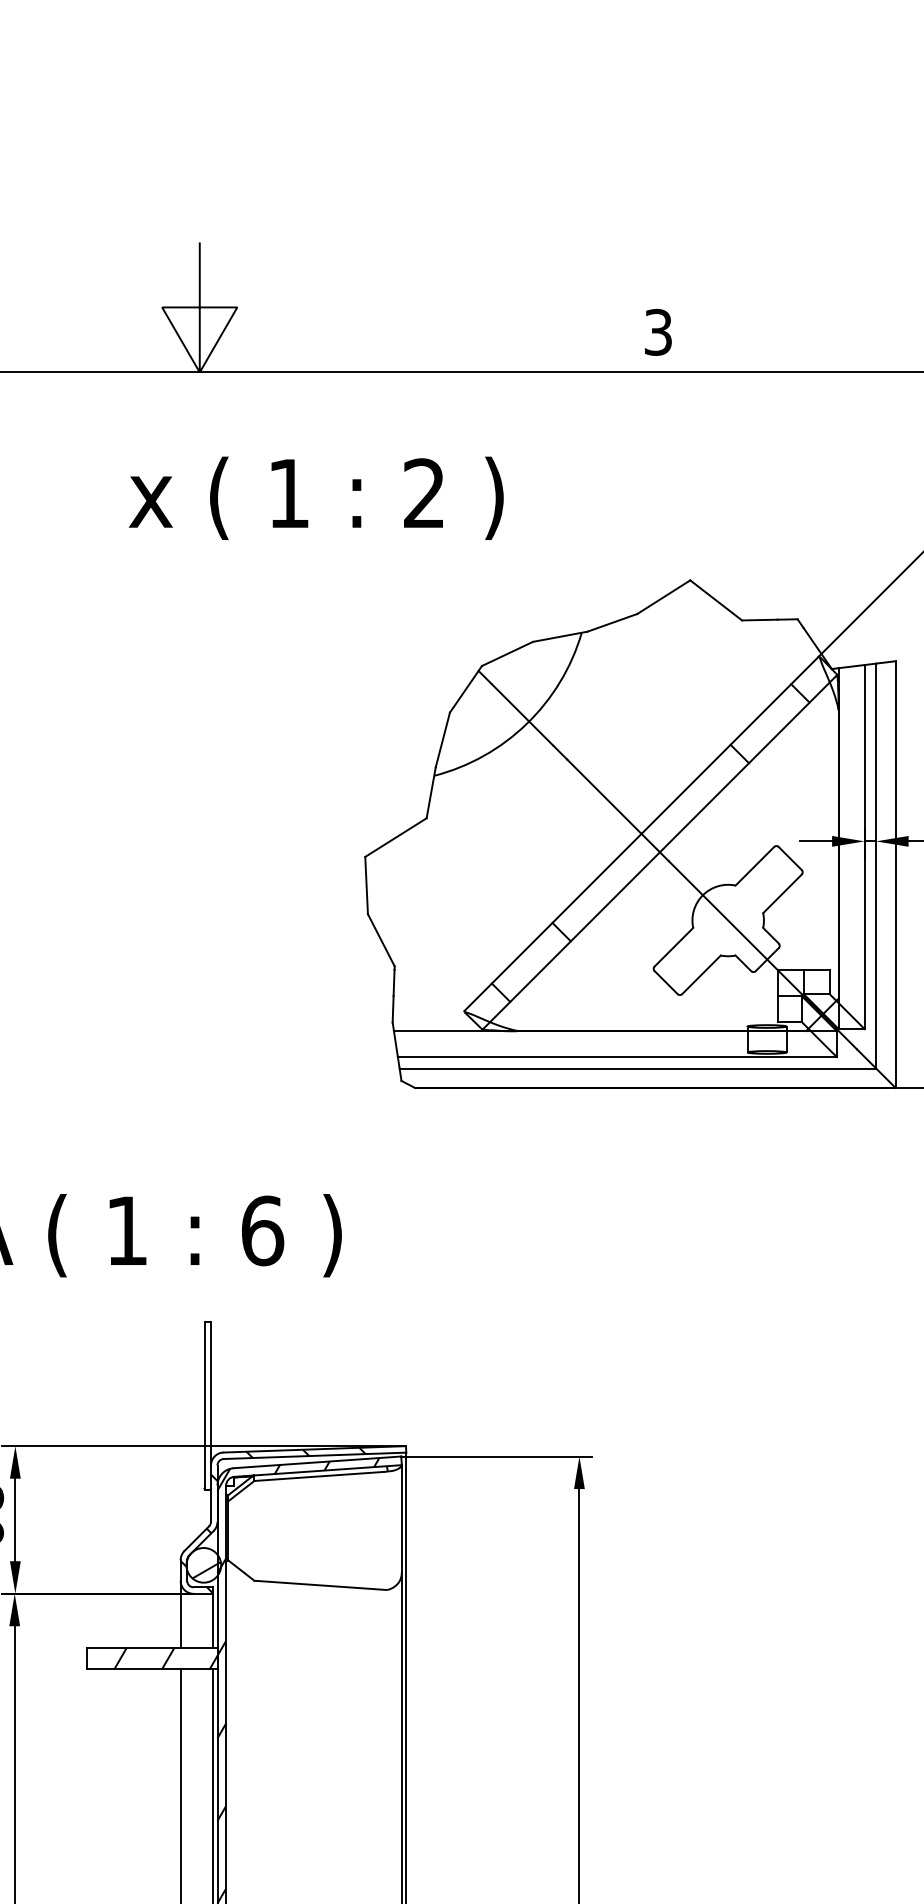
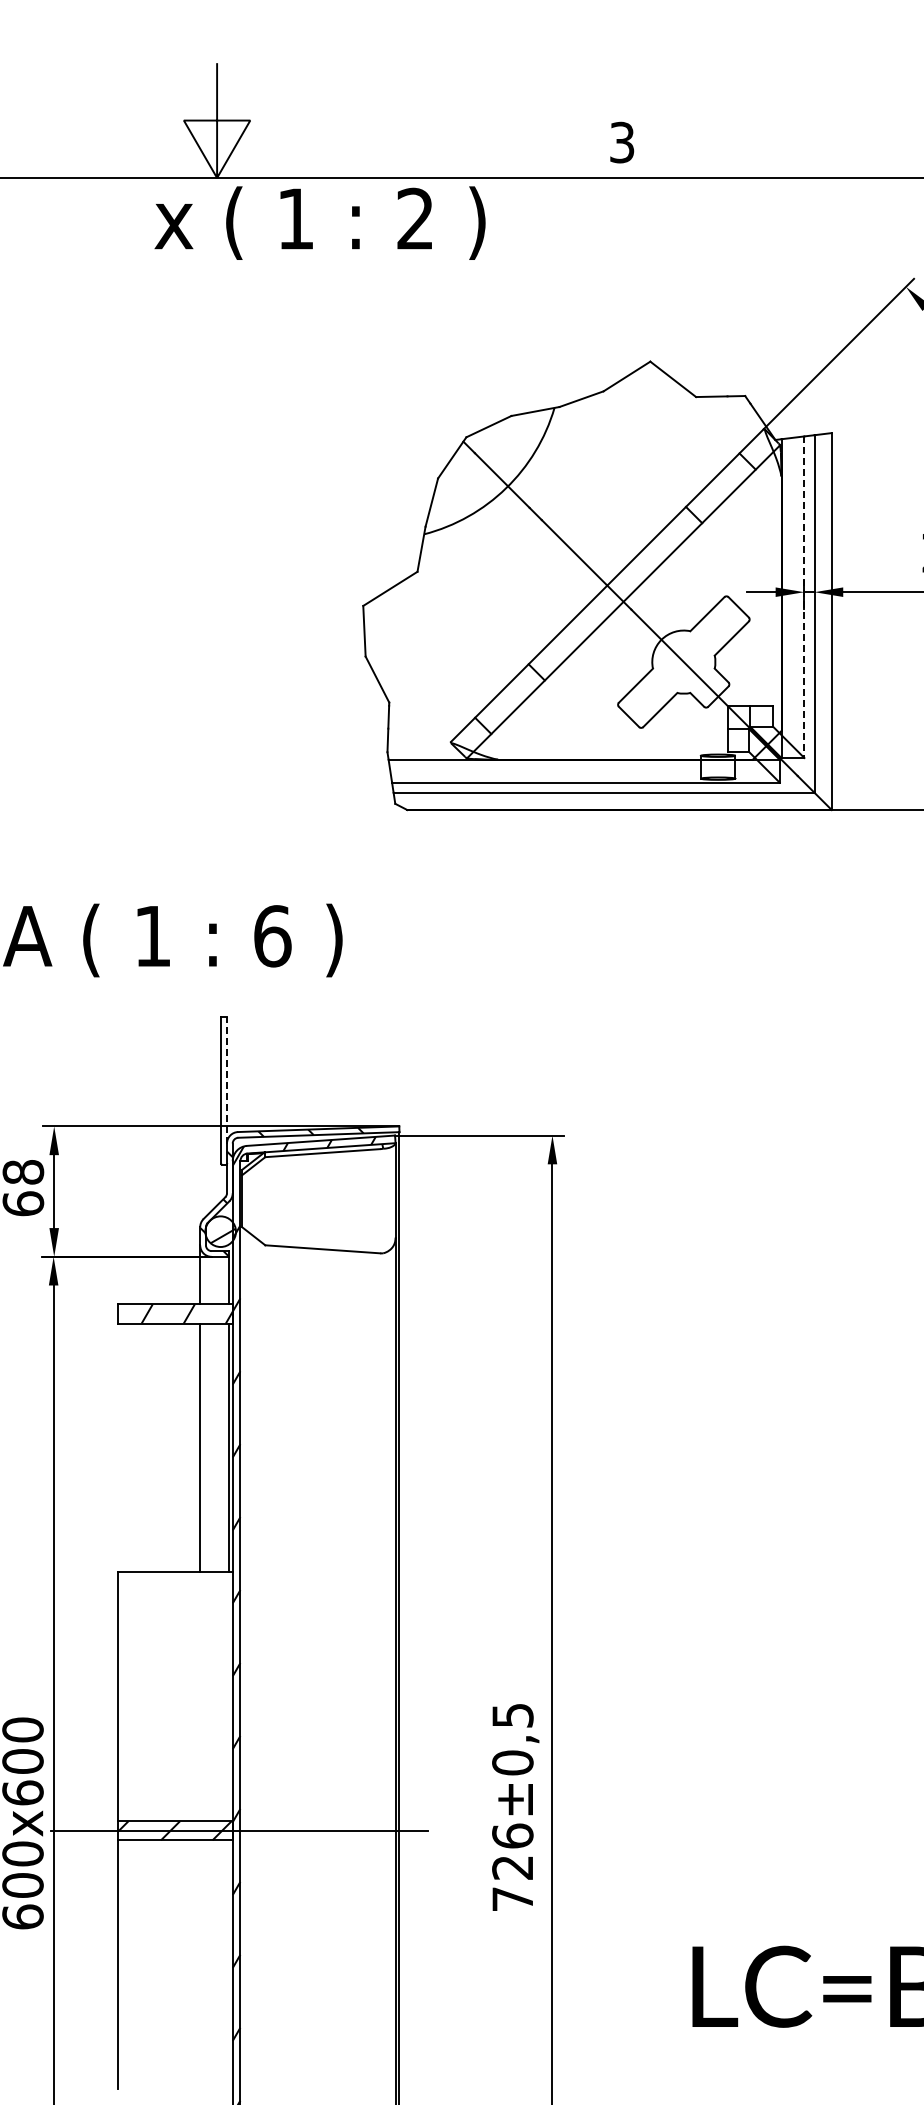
text: (315, 497) -> (319, 222), moved
line: (864, 847) -> (804, 597), solid -> dashed
line: (211, 1393) -> (227, 1079), solid -> dashed

